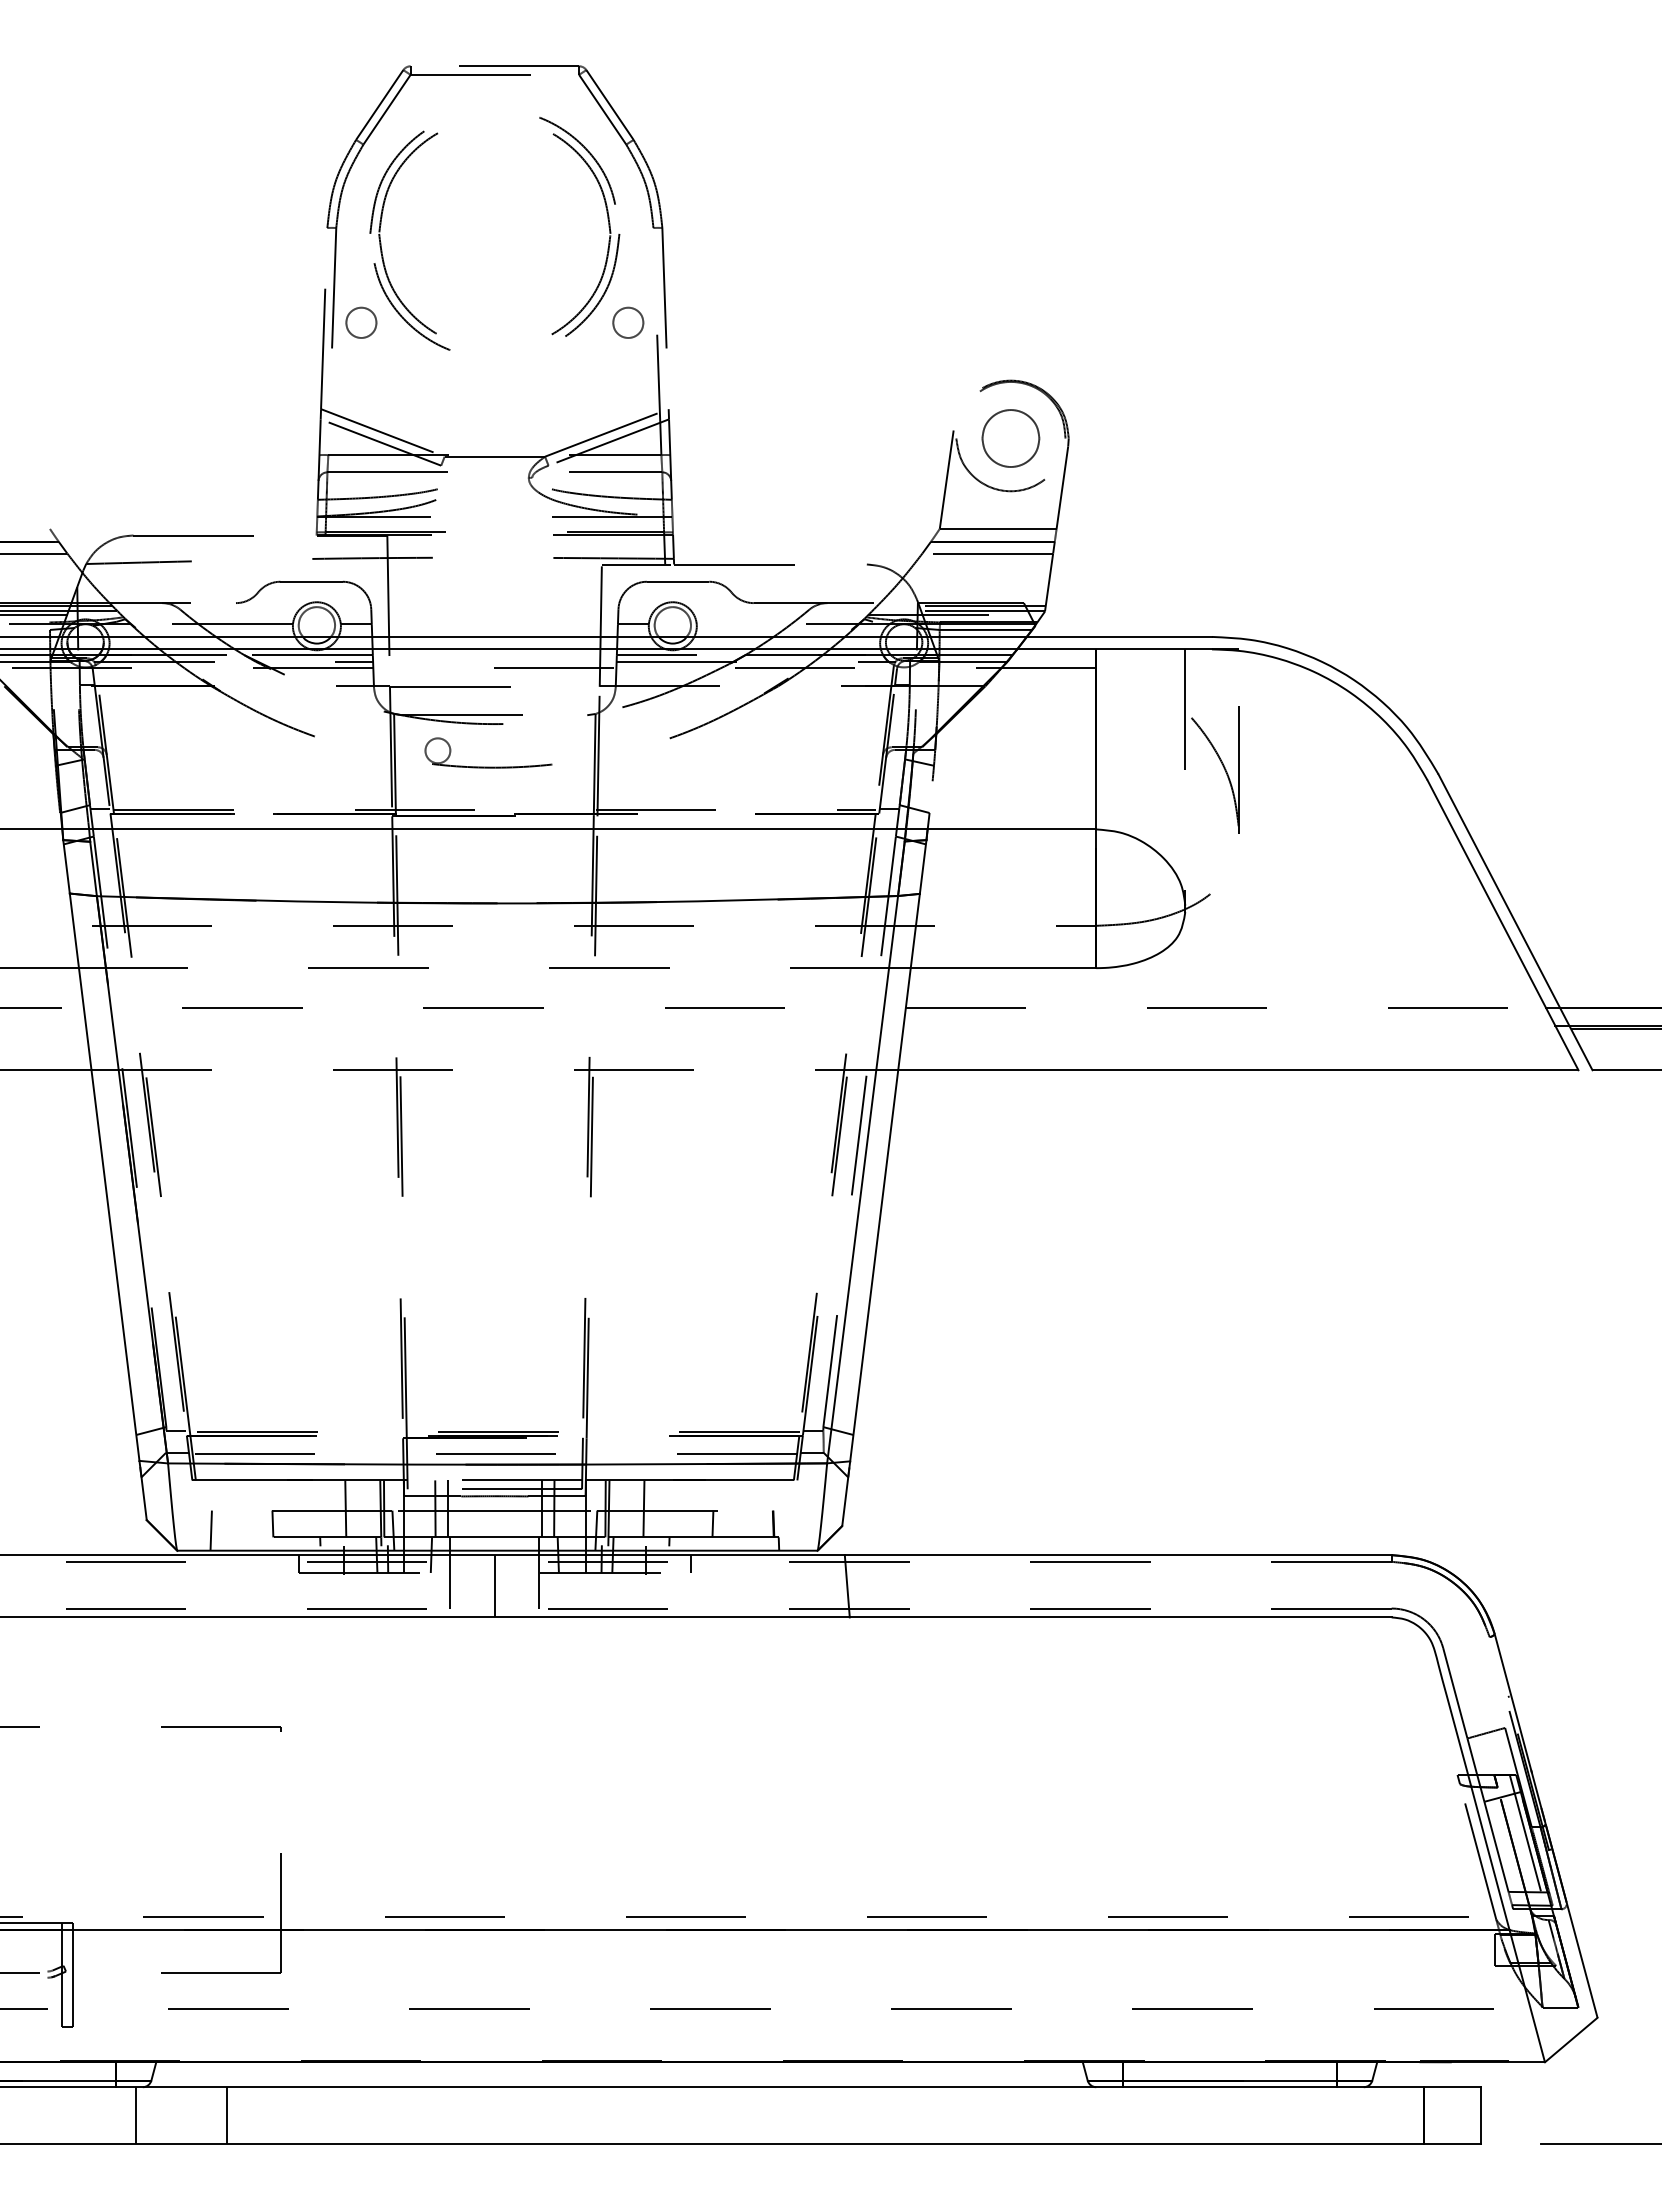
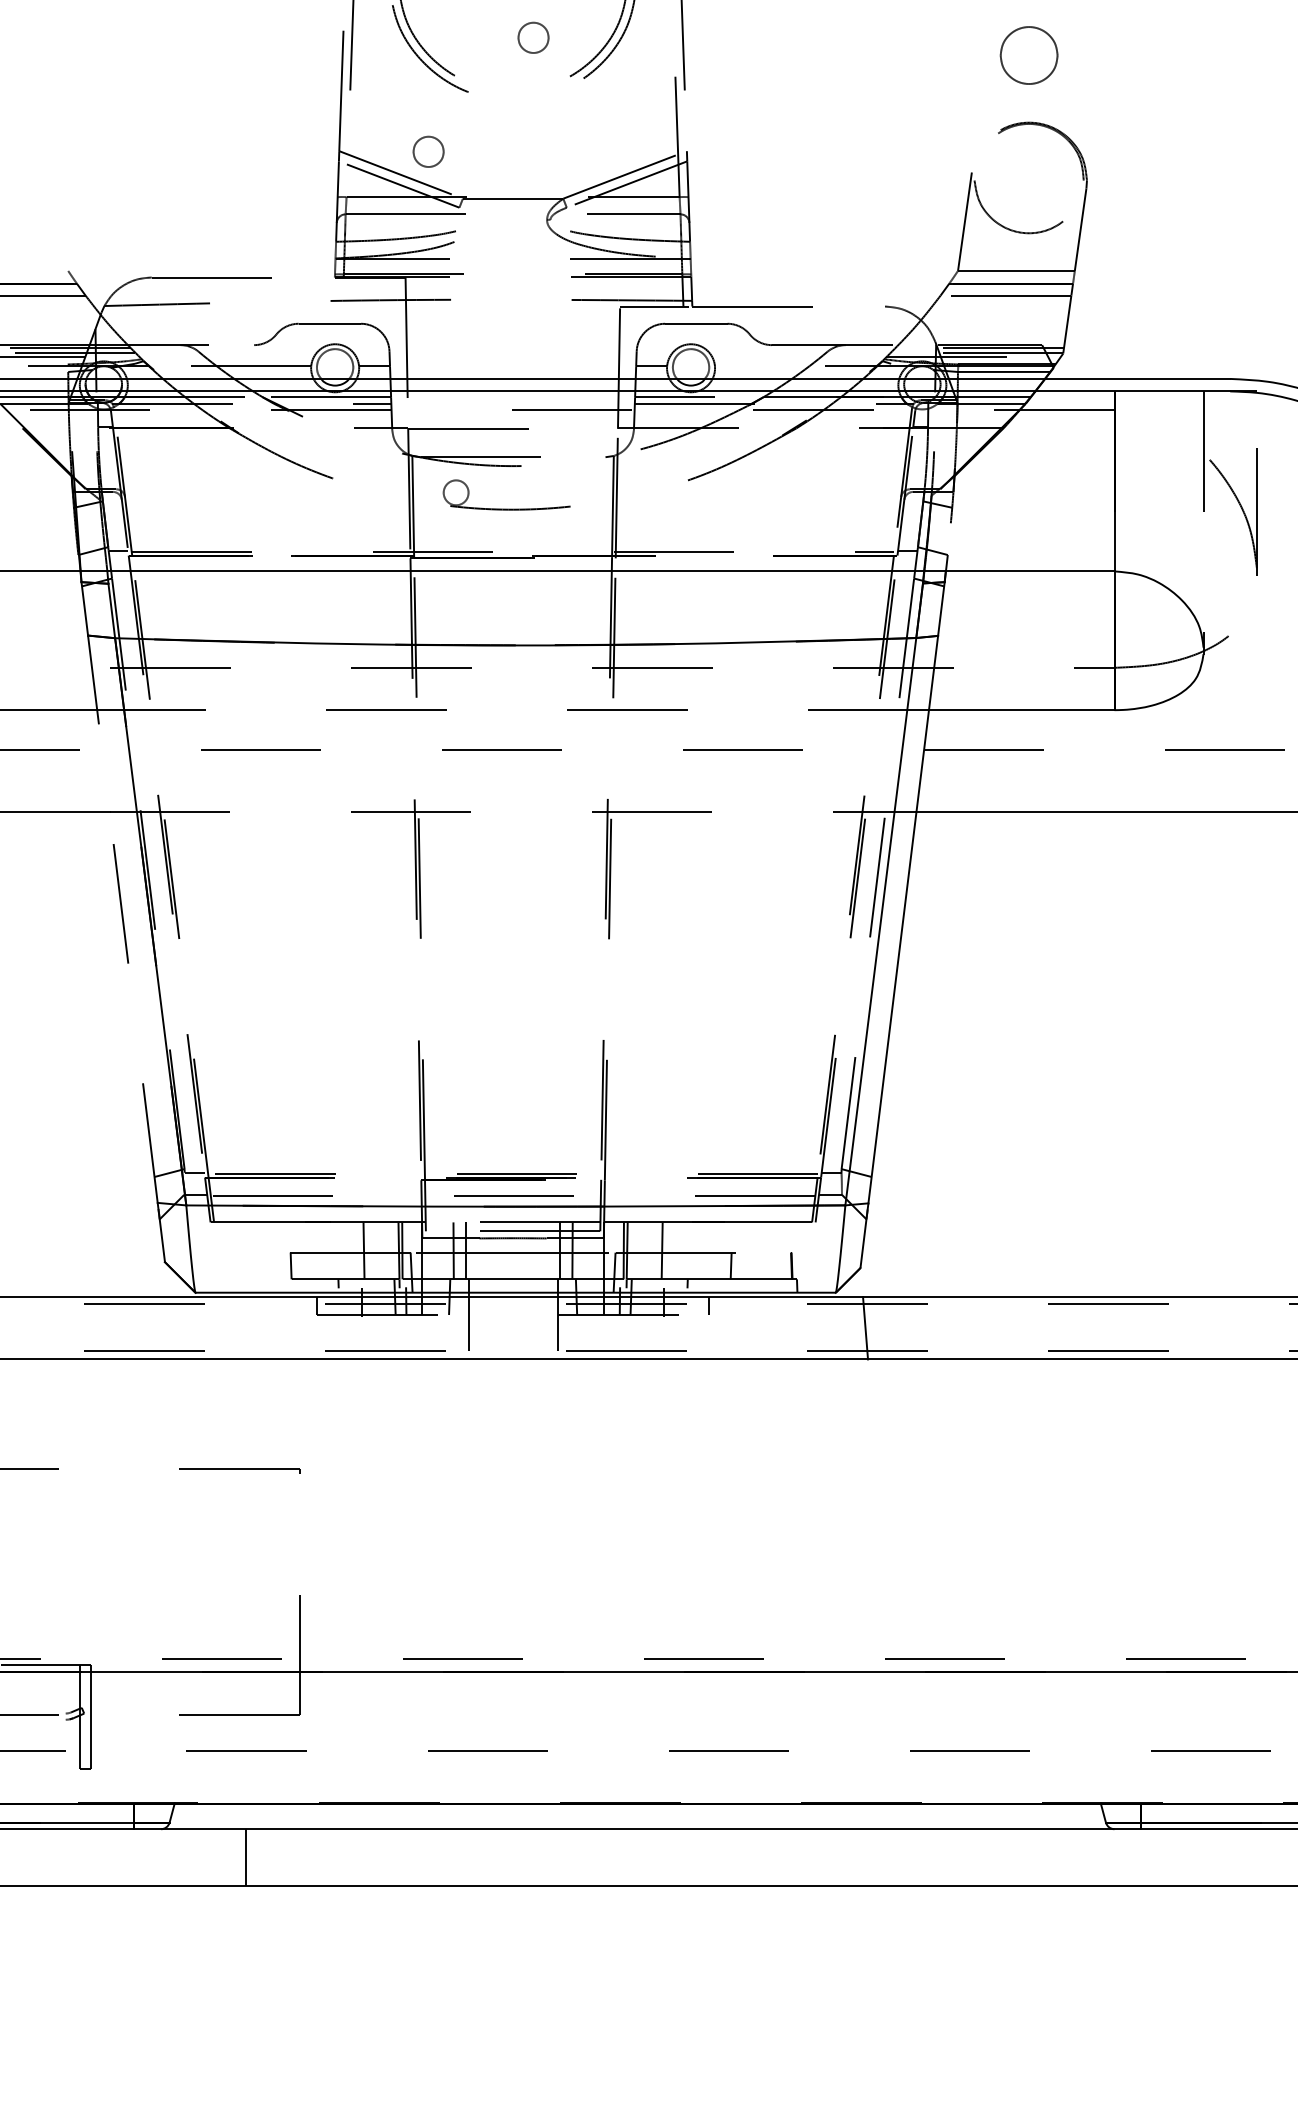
part: (361, 322) -> (428, 151), moved
part: (628, 322) -> (533, 37), moved
part: (1010, 438) -> (1028, 55), moved
line: (104, 1177) -> (122, 919), solid -> dashed
line: (210, 1530) -> (228, 1272), removed
line: (494, 1586) -> (512, 1328), removed
line: (135, 2115) -> (153, 1857), removed

